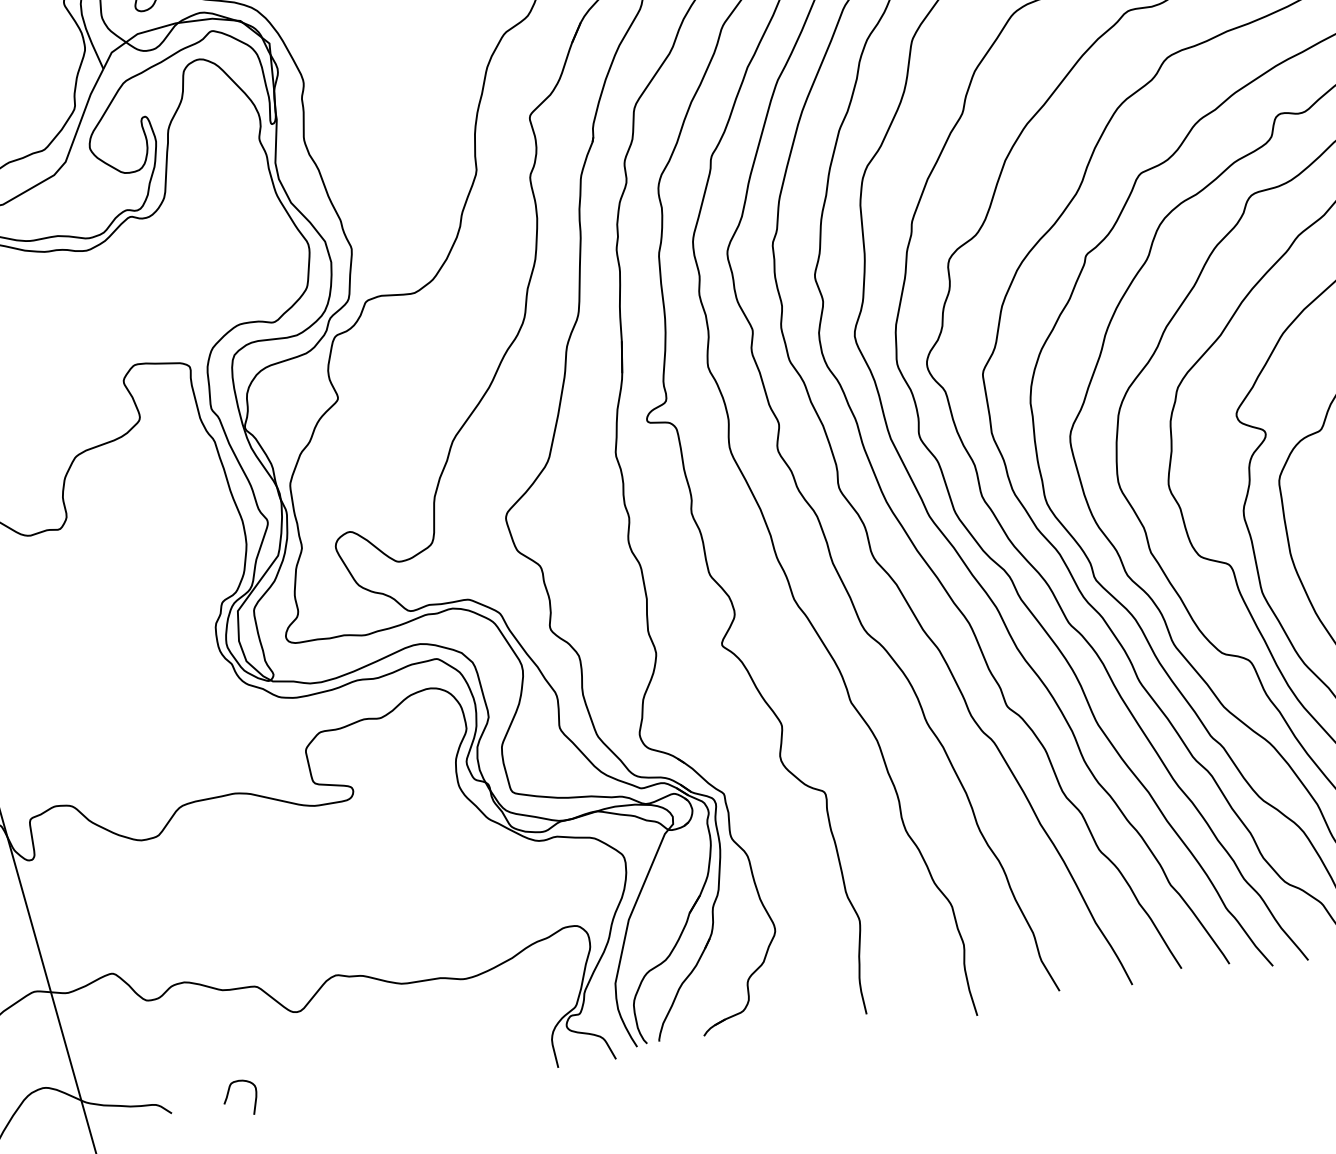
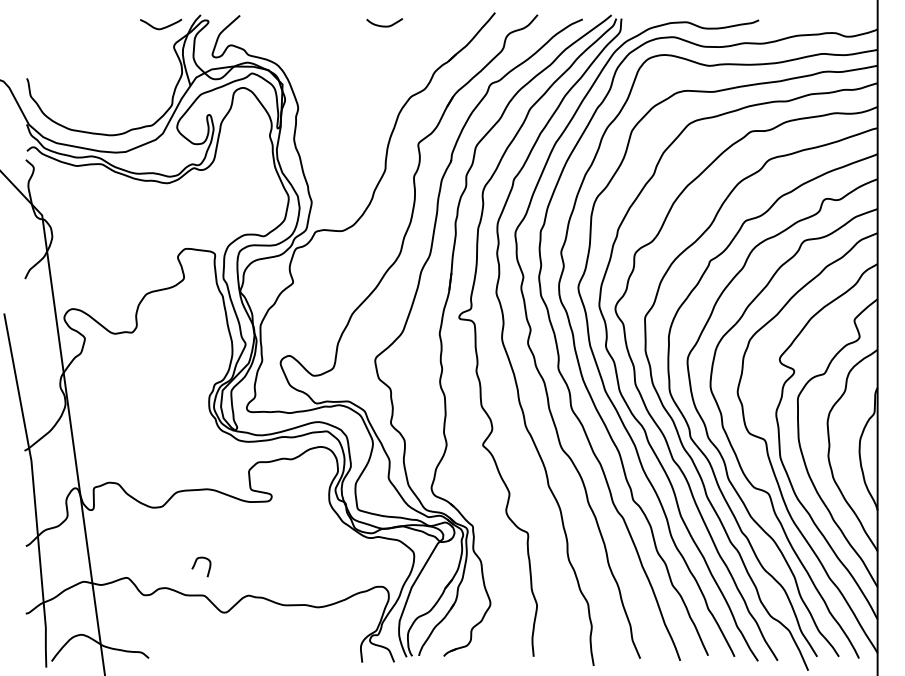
curve: (229, 1096) -> (195, 565), moved

